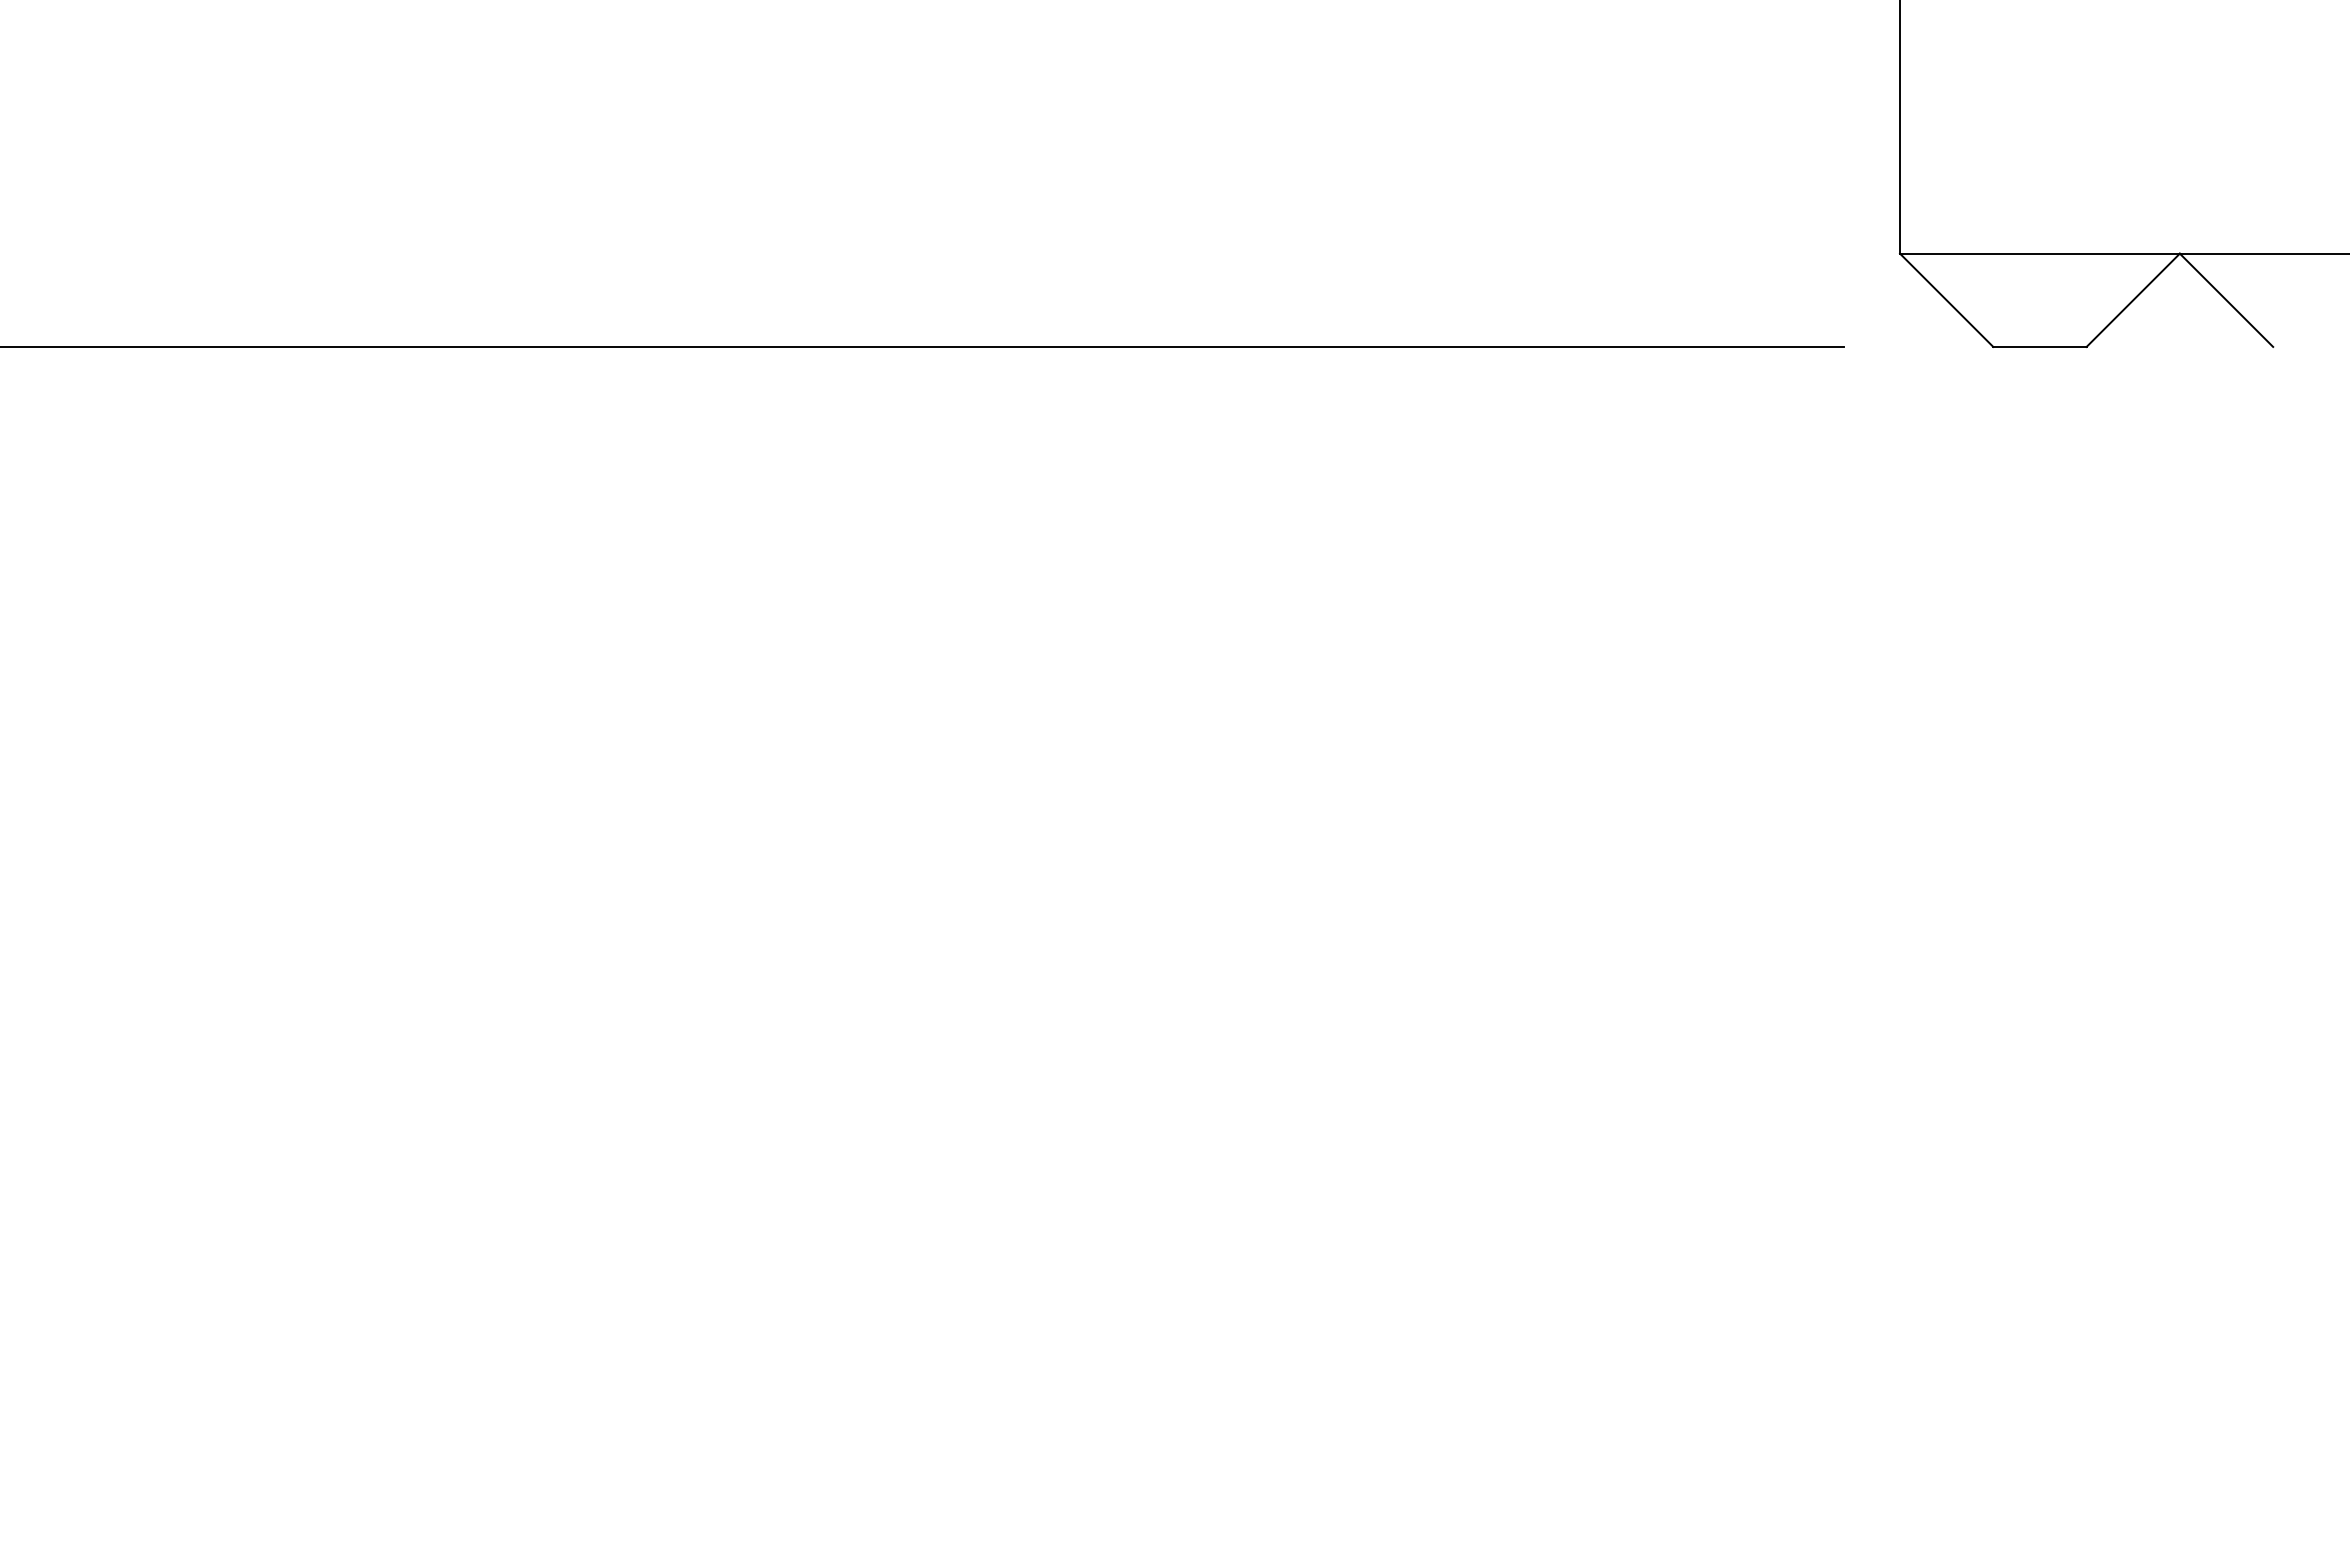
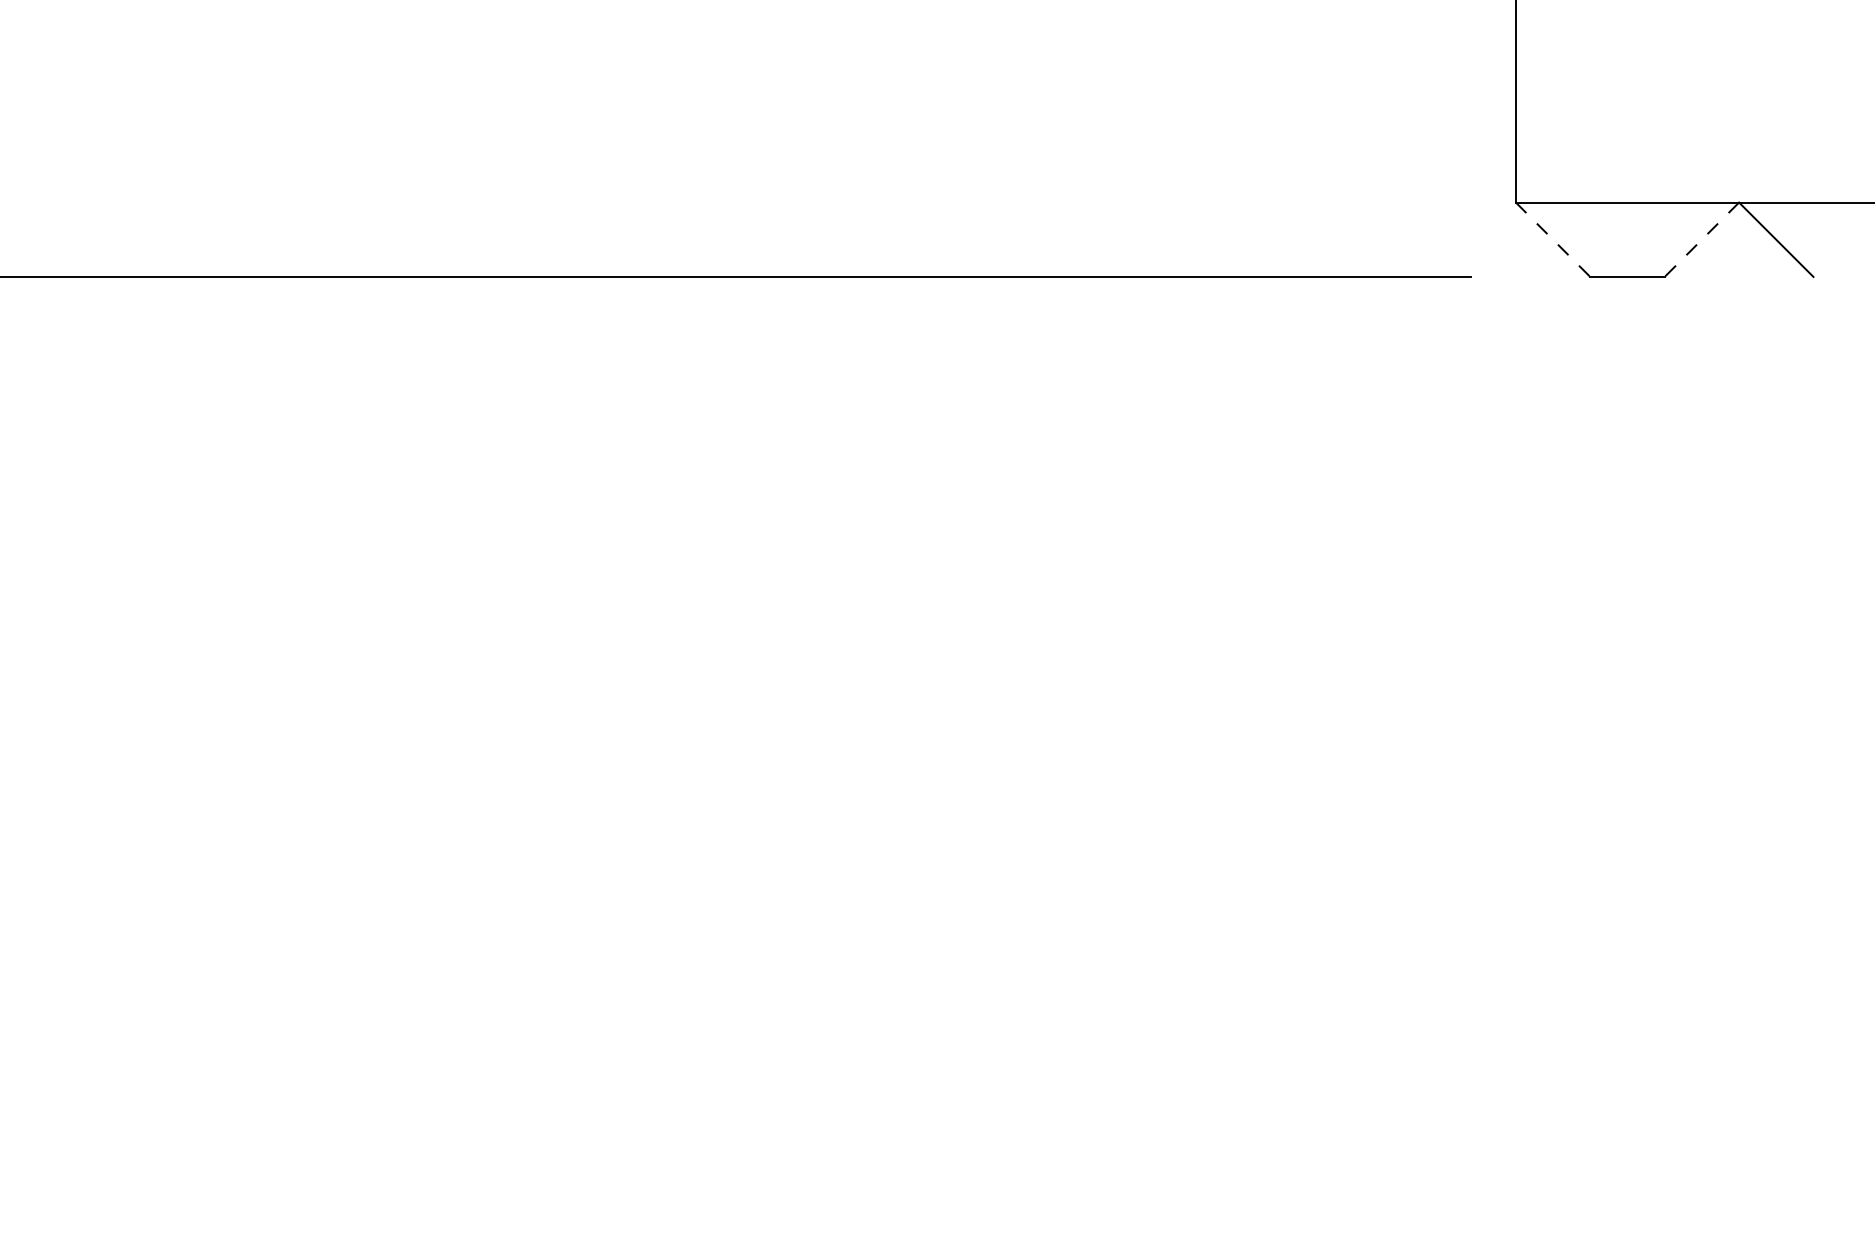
line: (1946, 300) -> (1552, 239), solid -> dashed
line: (2133, 300) -> (1702, 239), solid -> dashed

